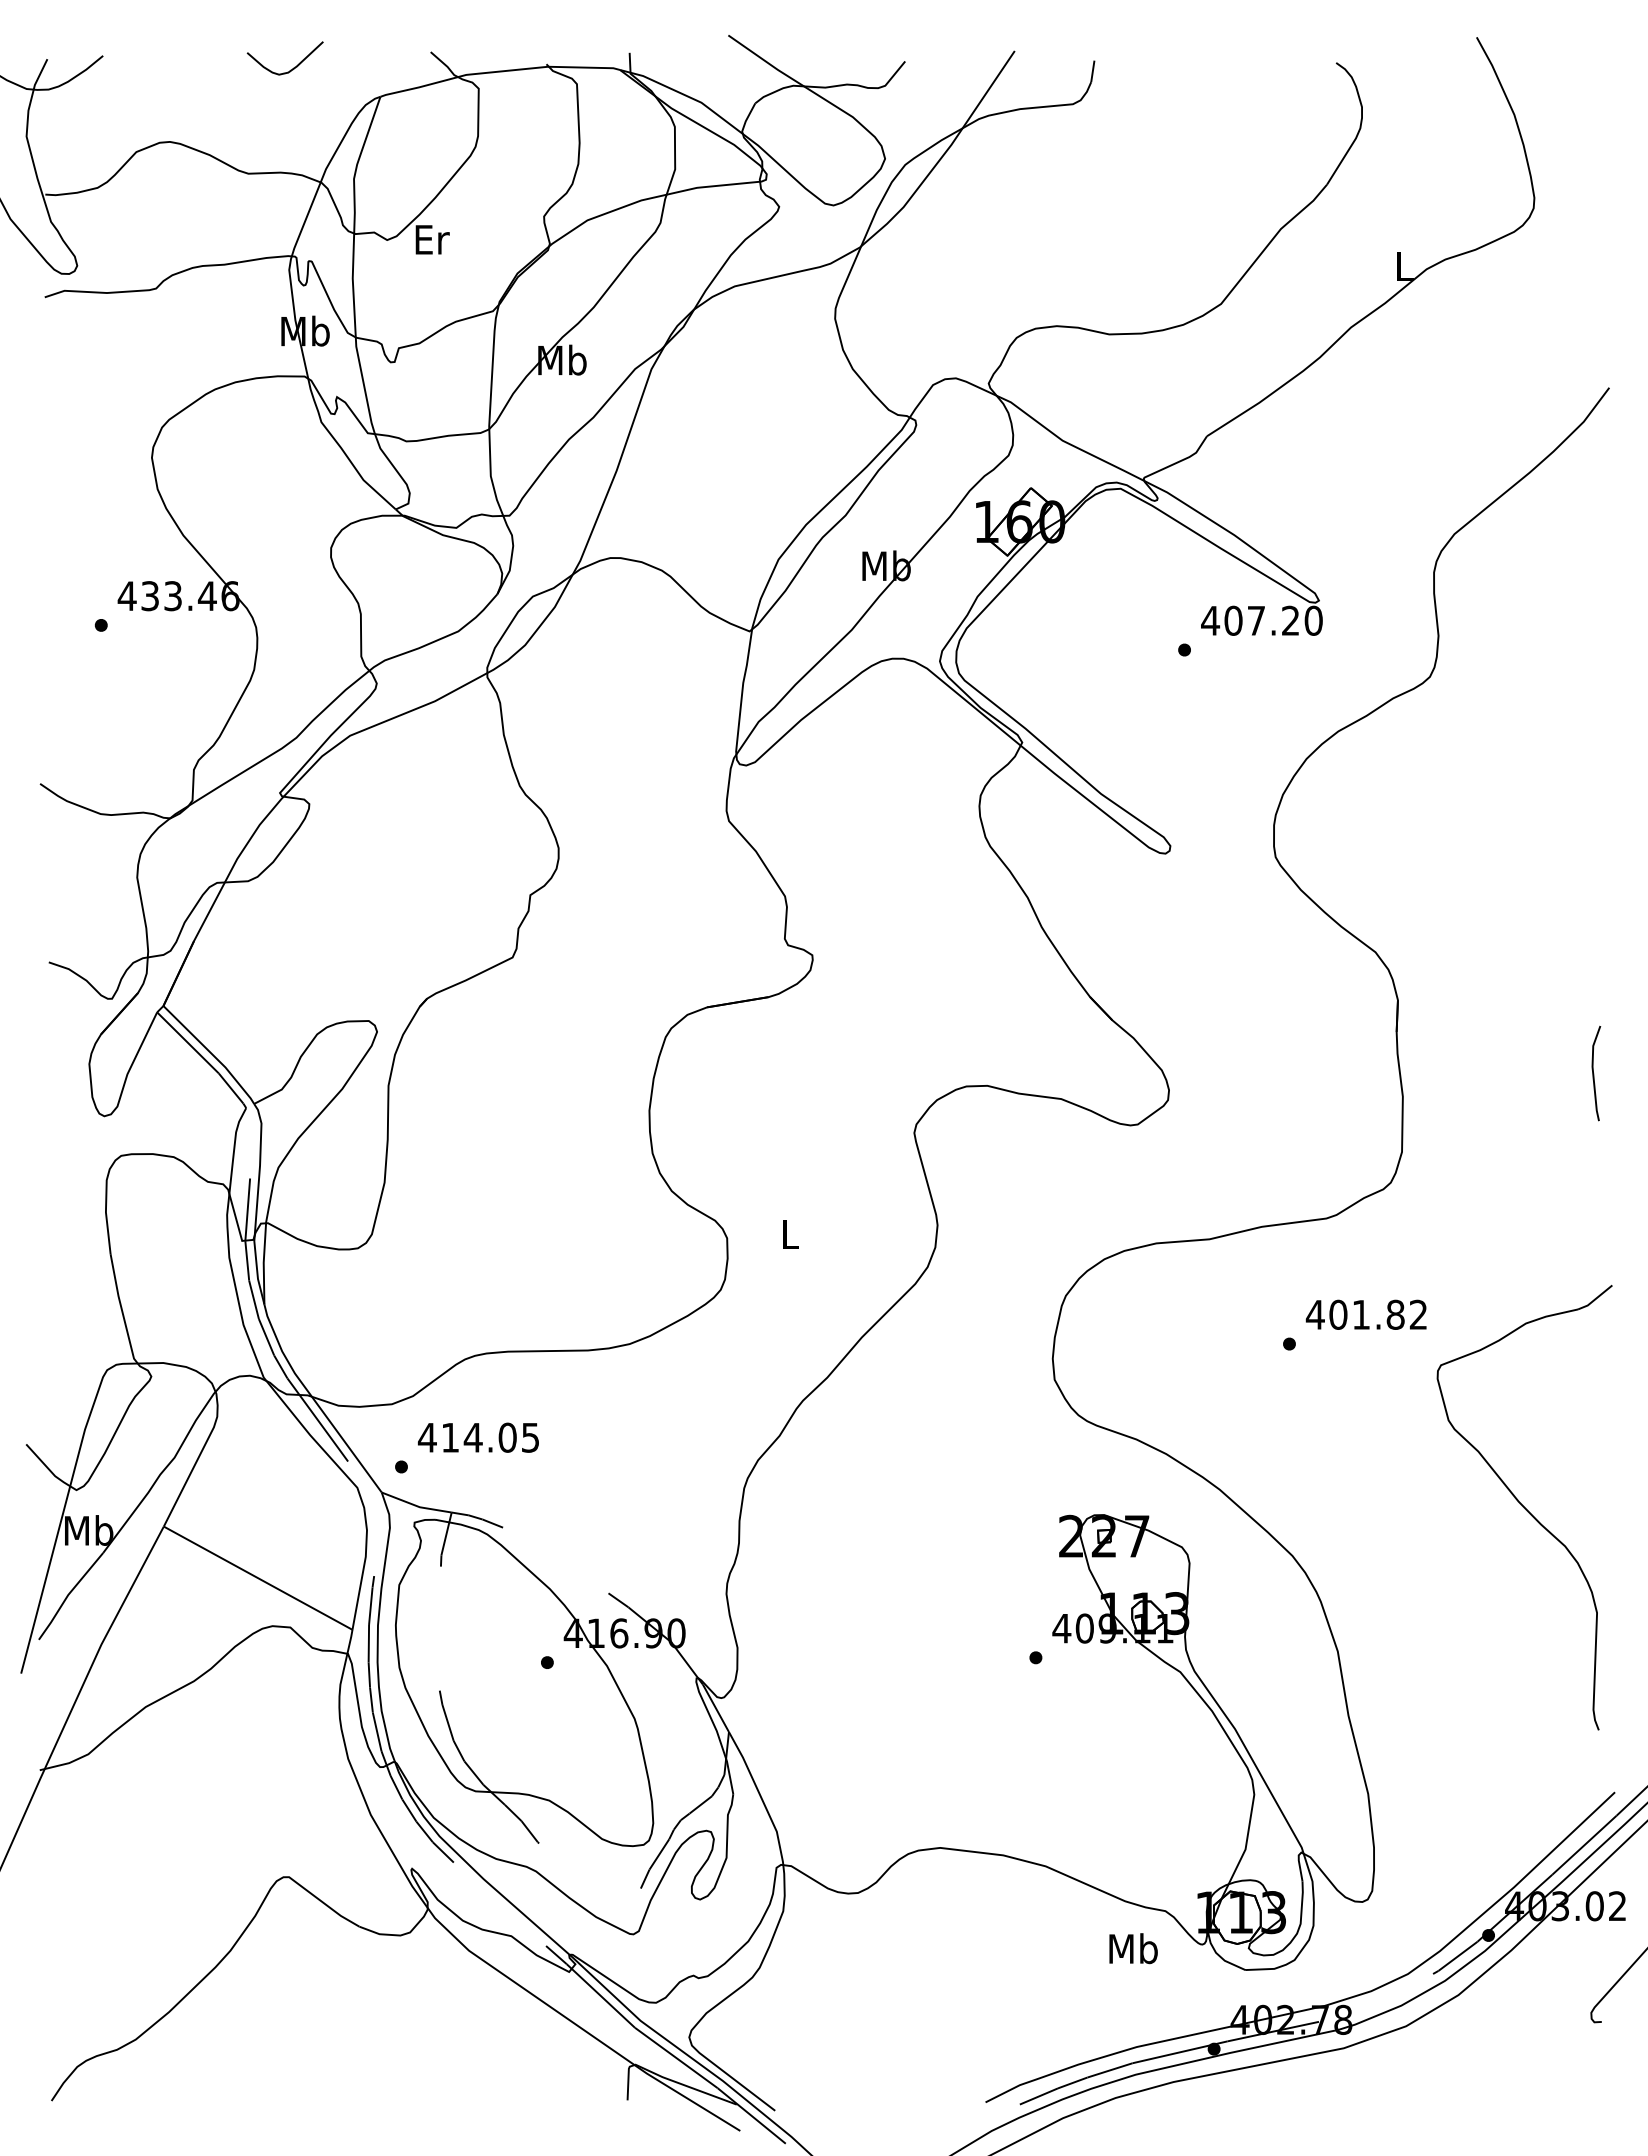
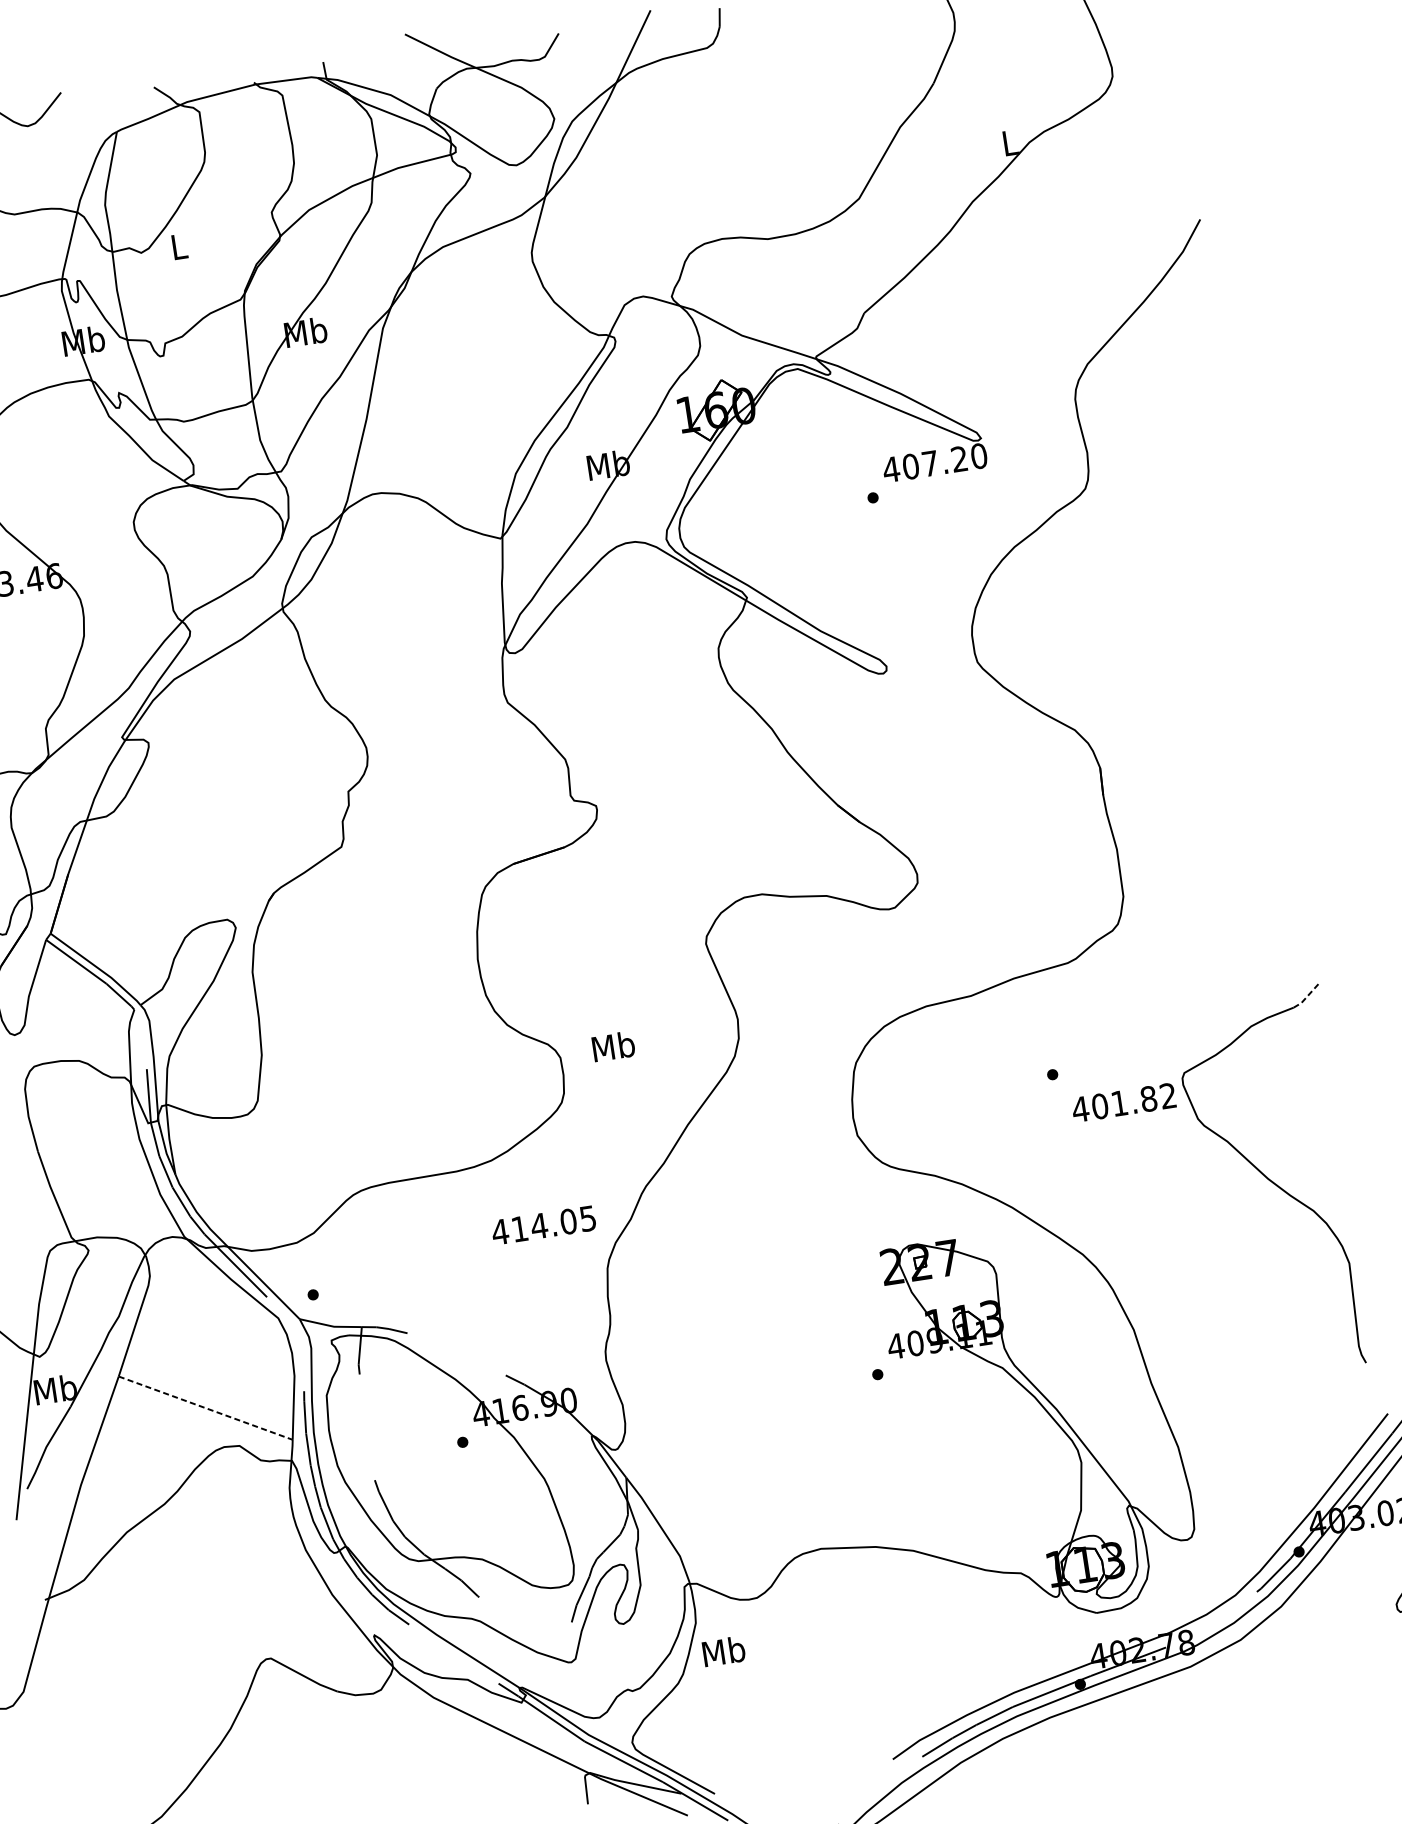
text: (432, 239) -> (179, 246), Er -> L
line: (1594, 1073) -> (1276, 804), removed
text: (790, 1234) -> (613, 1046), L -> Mb
line: (1595, 1299) -> (1307, 996), solid -> dashed
text: (1365, 1314) -> (1123, 1102), moved
text: (478, 1437) -> (543, 1225), moved
line: (258, 1578) -> (206, 1408), solid -> dashed
text: (1133, 1948) -> (723, 1651), moved

